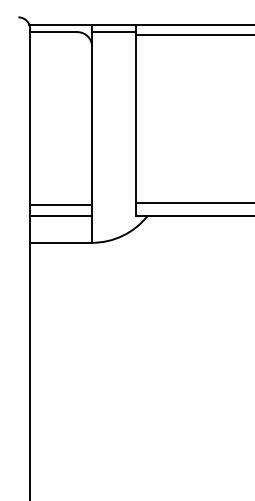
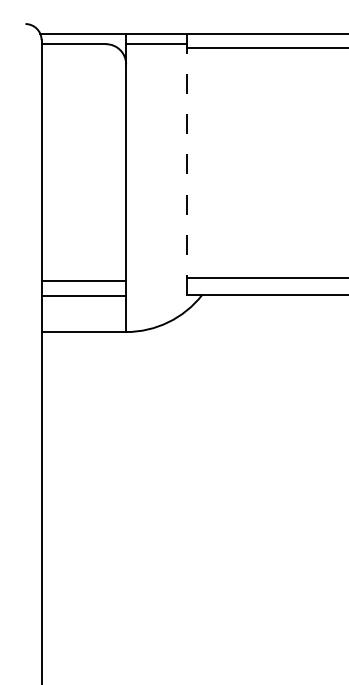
line: (136, 120) -> (186, 164), solid -> dashed

